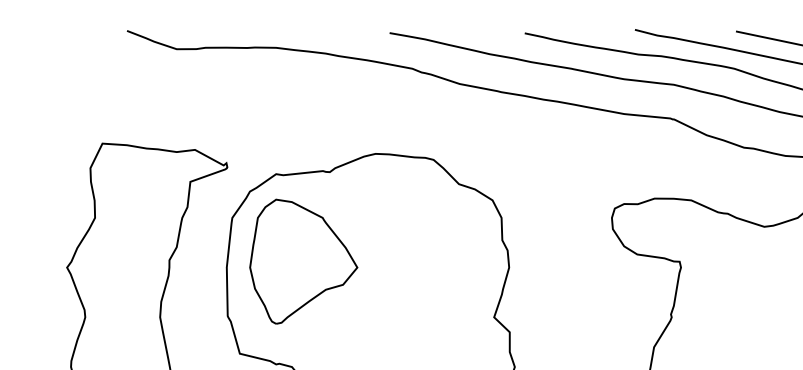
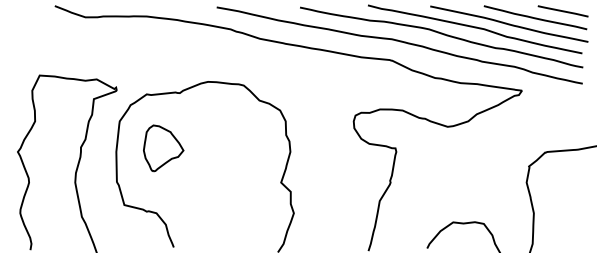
part: (303, 261) -> (163, 148), size x0.6

